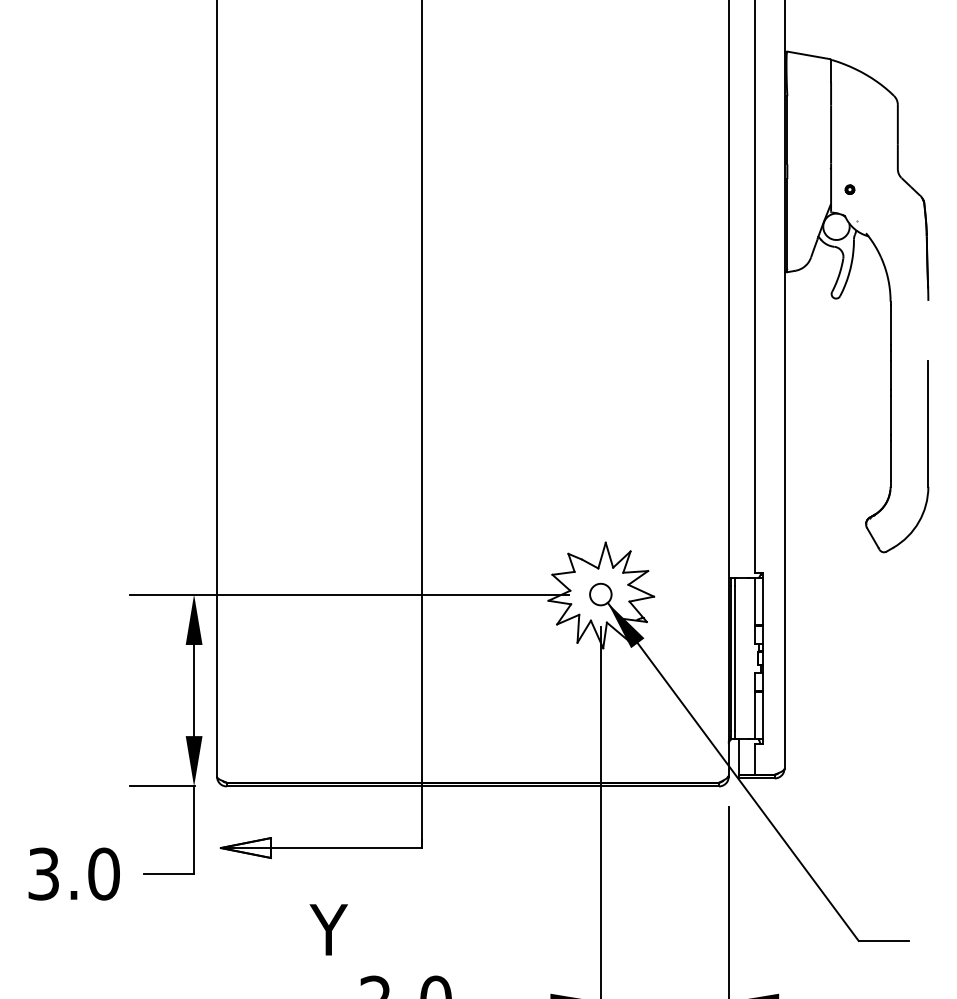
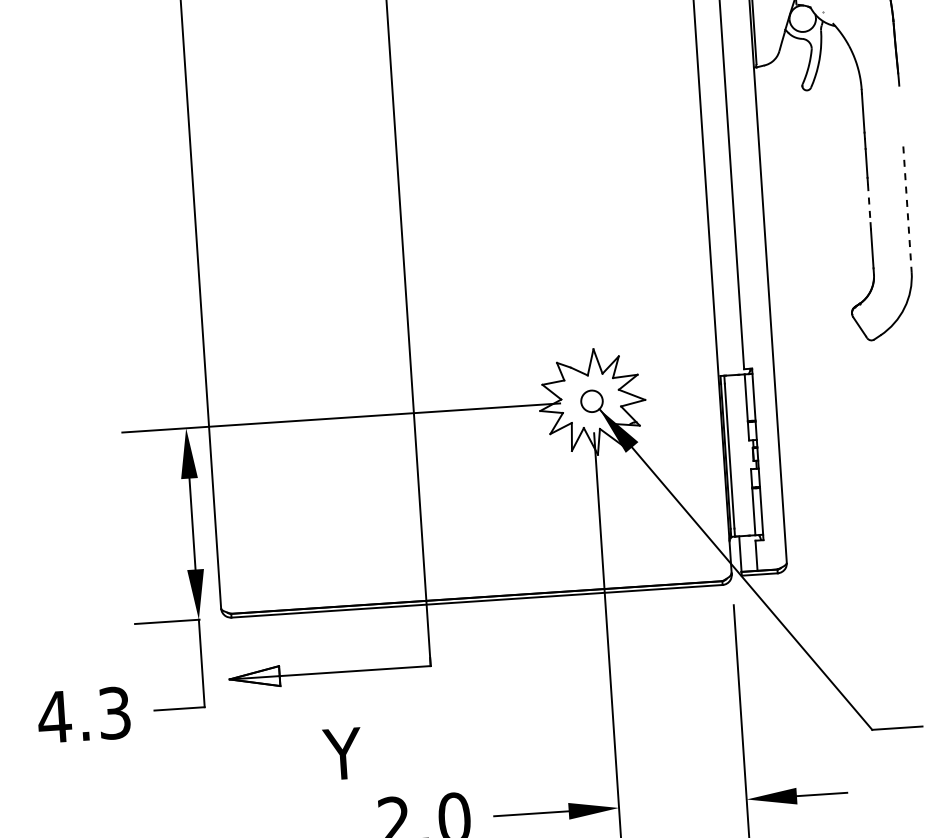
line: (890, 415) -> (869, 203), solid -> dashed
line: (928, 423) -> (907, 208), solid -> dashed
text: (73, 873) -> (84, 714), 3.0 -> 4.3

